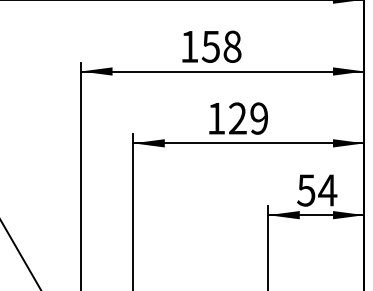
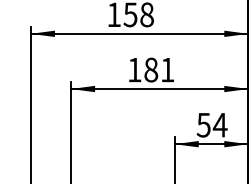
text: (248, 118) -> (159, 69), 129 -> 181

